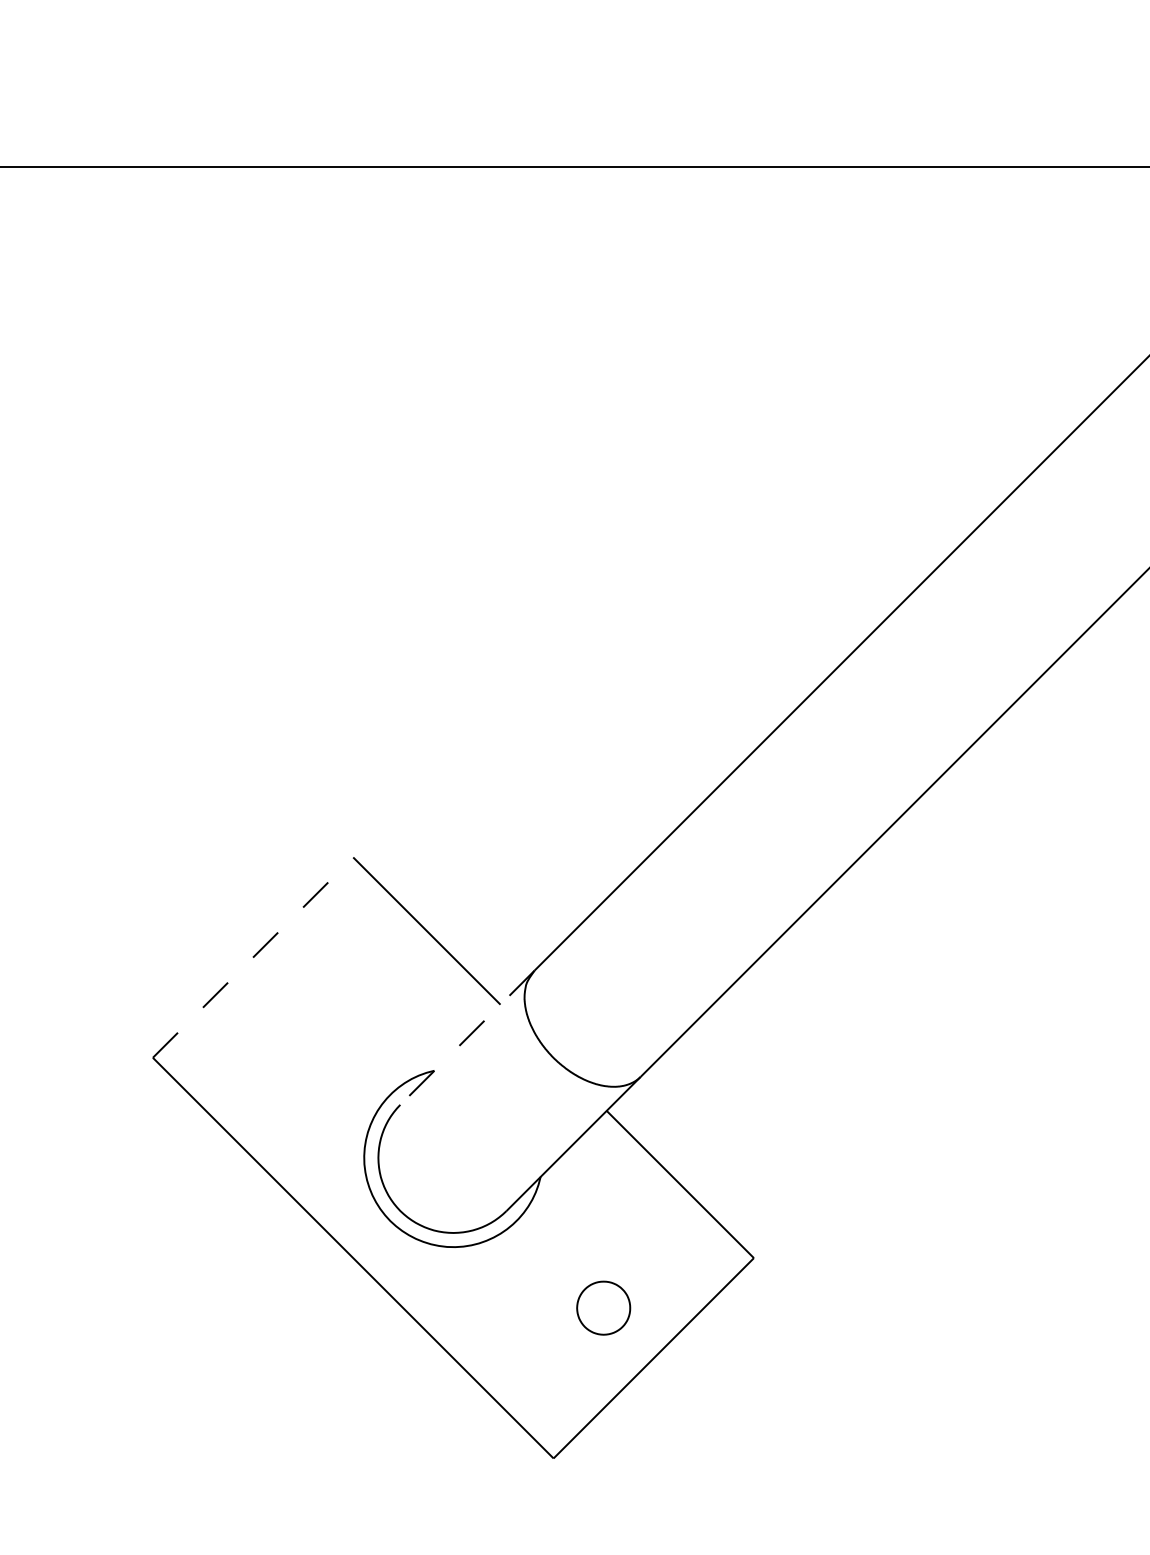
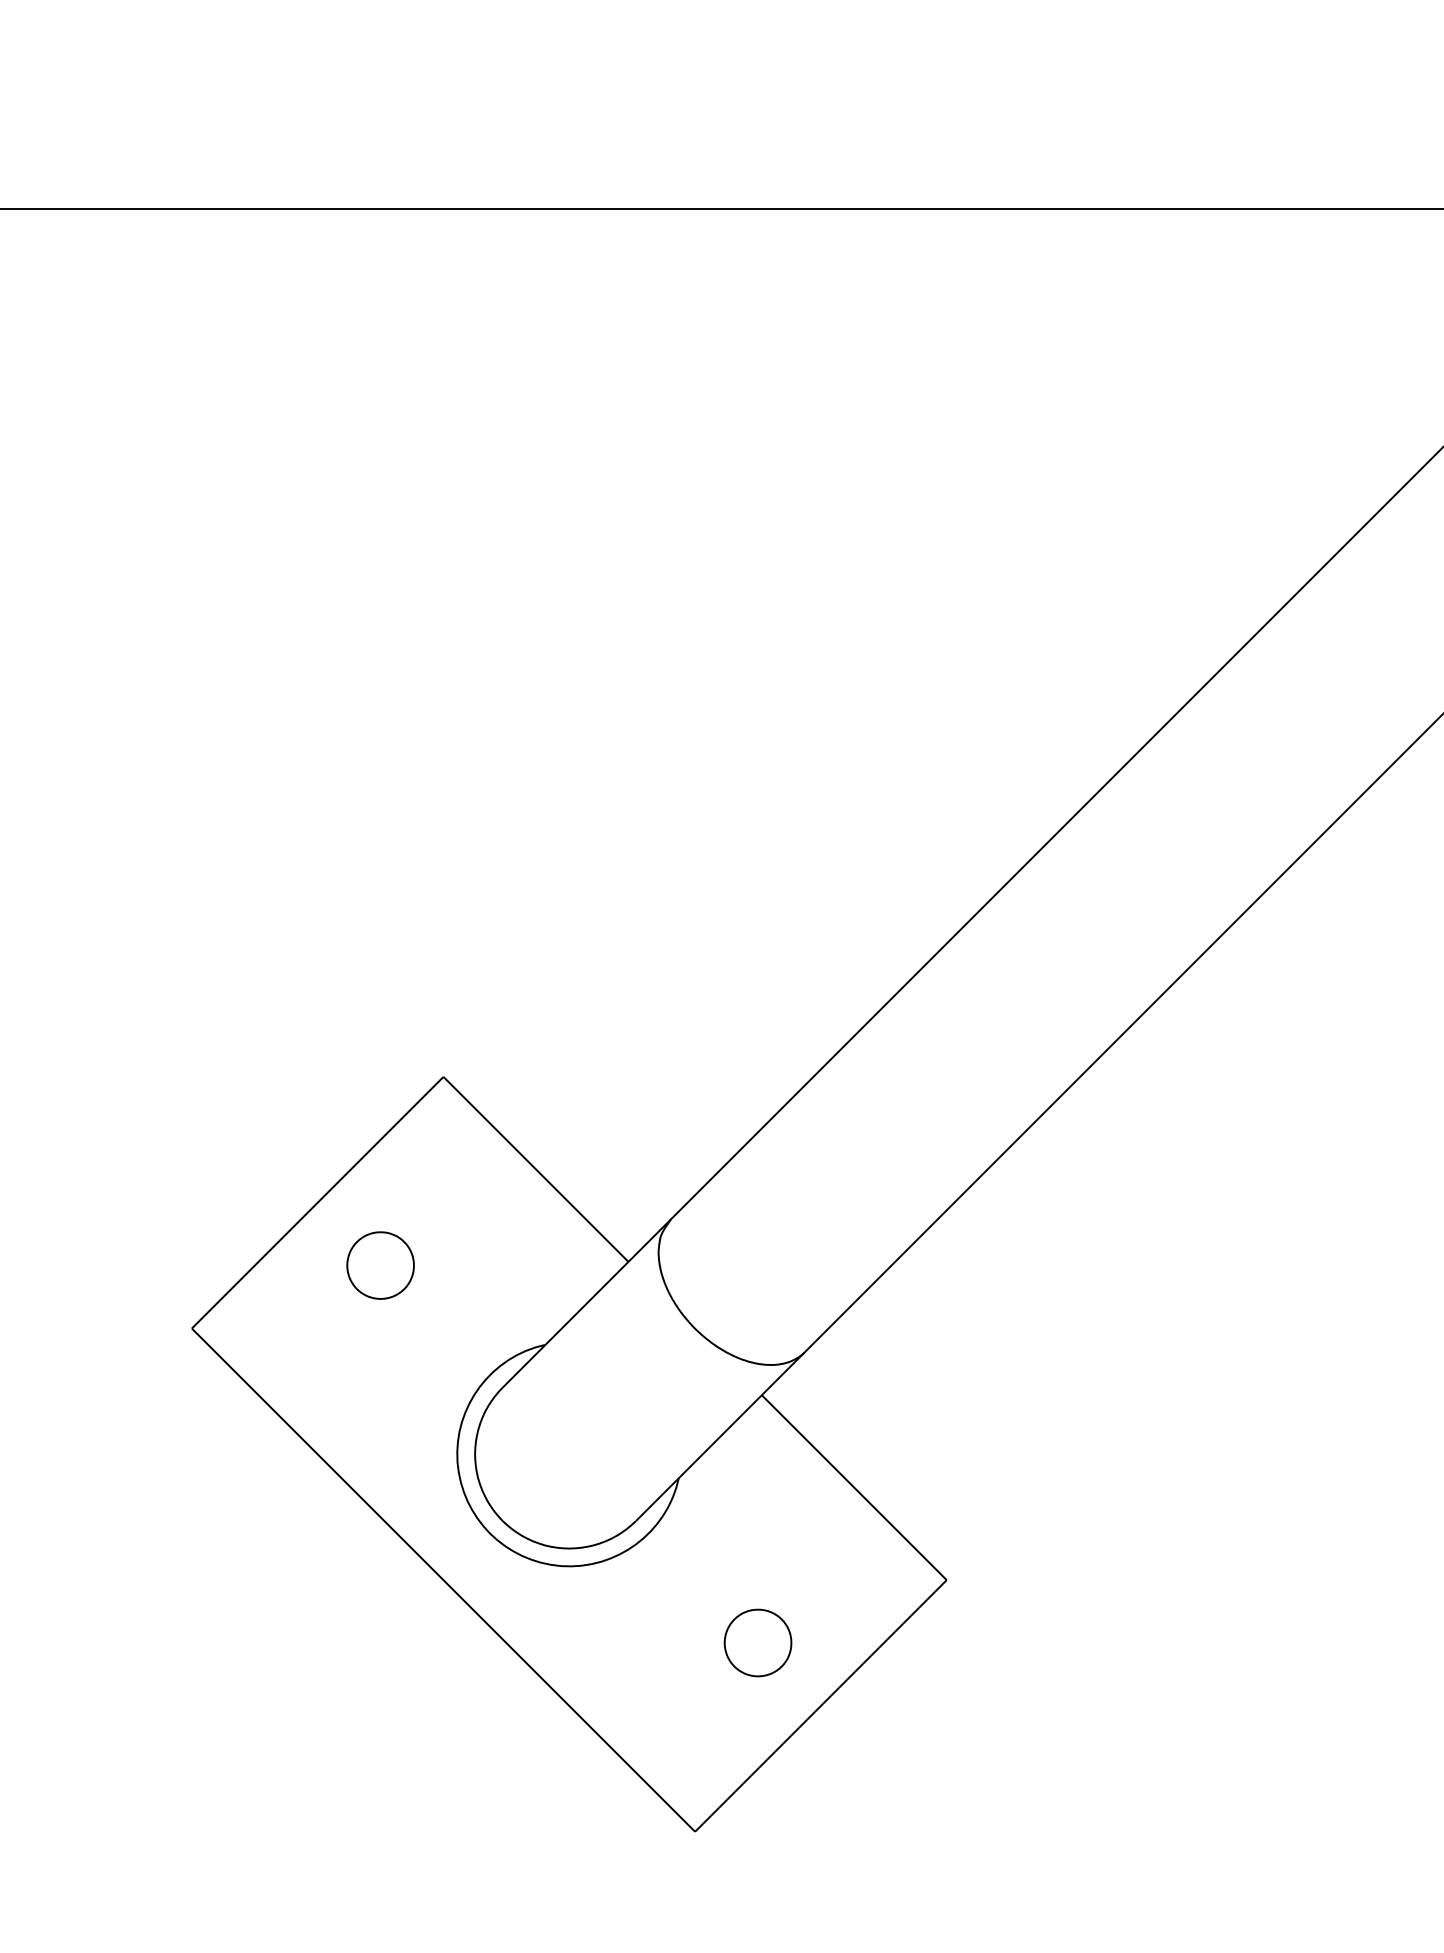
line: (252, 957) -> (317, 1202), dashed -> solid
part: (303, 1007) -> (380, 1265), added
line: (467, 1037) -> (586, 1303), dashed -> solid

